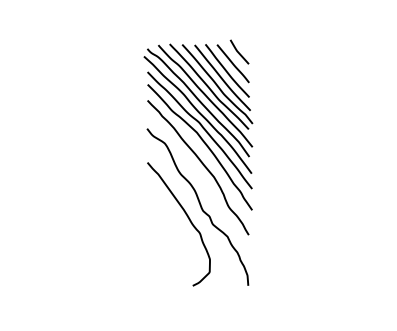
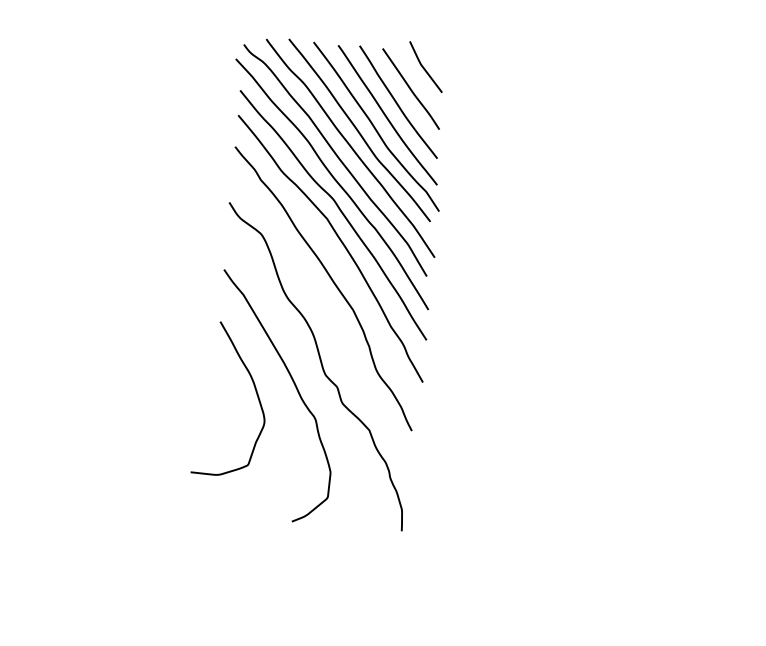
curve: (168, 223) -> (254, 393), added

